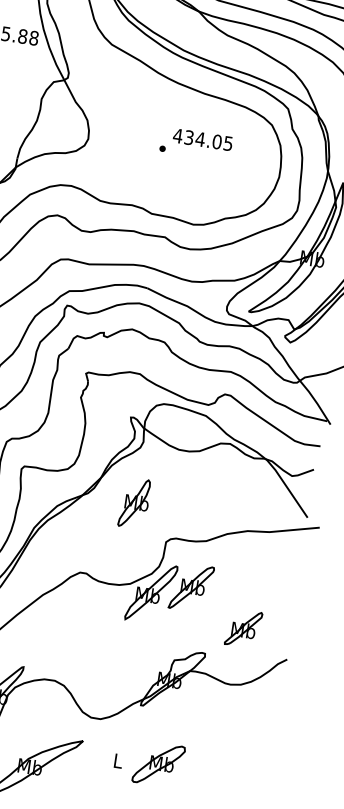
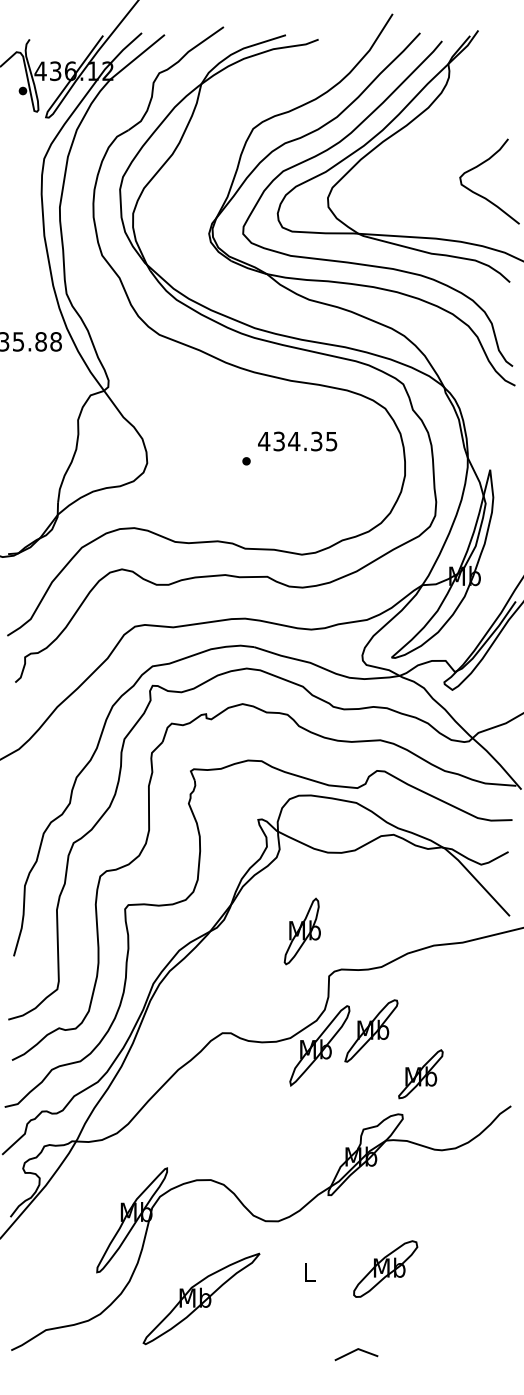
text: (217, 141) -> (316, 441), 434.05 -> 434.35
part: (134, 503) -> (301, 931), moved
part: (243, 628) -> (420, 1074), moved
part: (158, 763) -> (385, 1268), moved

